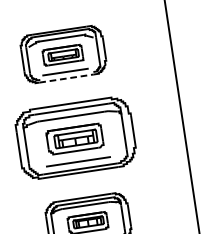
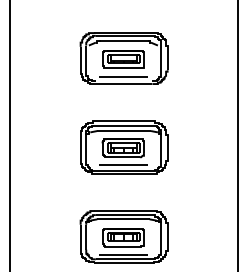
line: (66, 78) -> (123, 84), dashed -> solid
part: (76, 138) -> (124, 147), size x0.71

